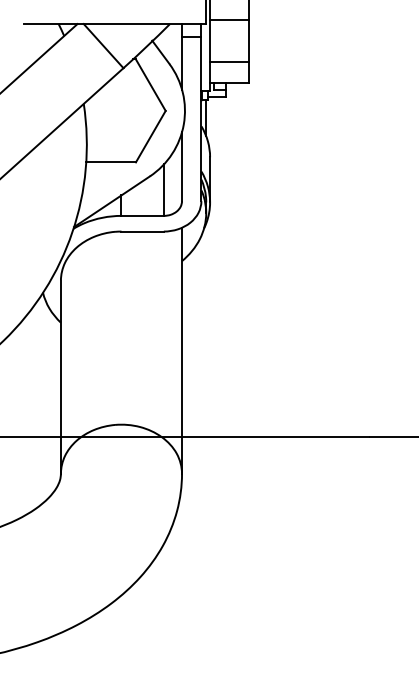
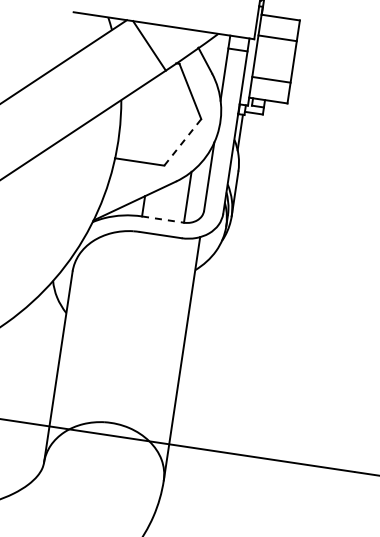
line: (150, 136) -> (182, 142), solid -> dashed
line: (143, 215) -> (163, 219), solid -> dashed

